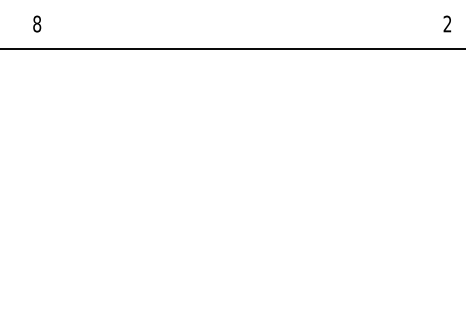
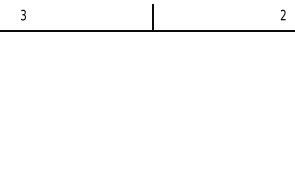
text: (37, 23) -> (23, 14), 8 -> 3
line: (242, 27) -> (153, 17), added

